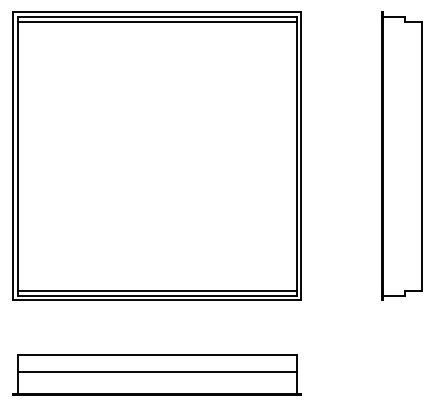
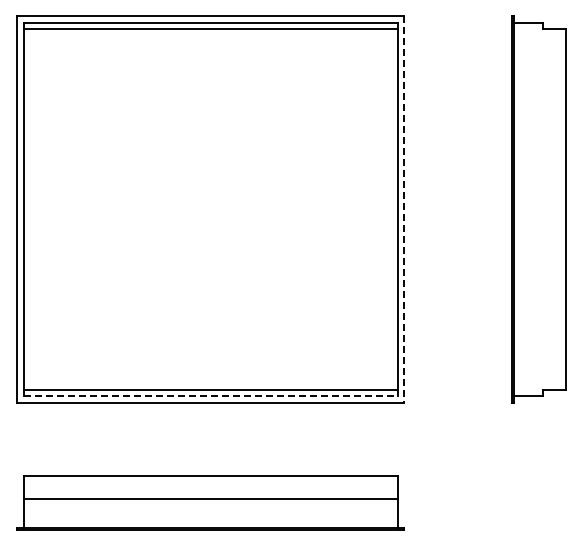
line: (301, 156) -> (404, 210), solid -> dashed
line: (157, 295) -> (210, 396), solid -> dashed

